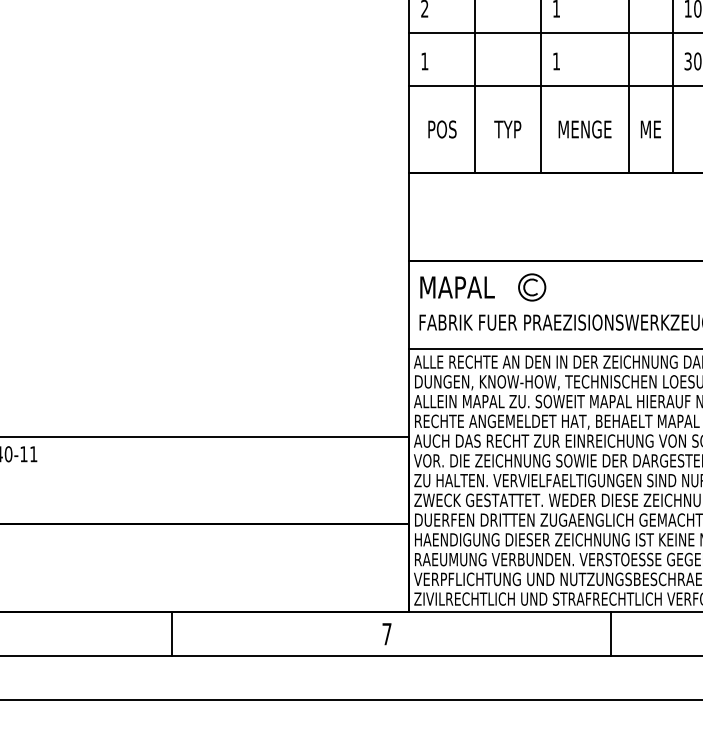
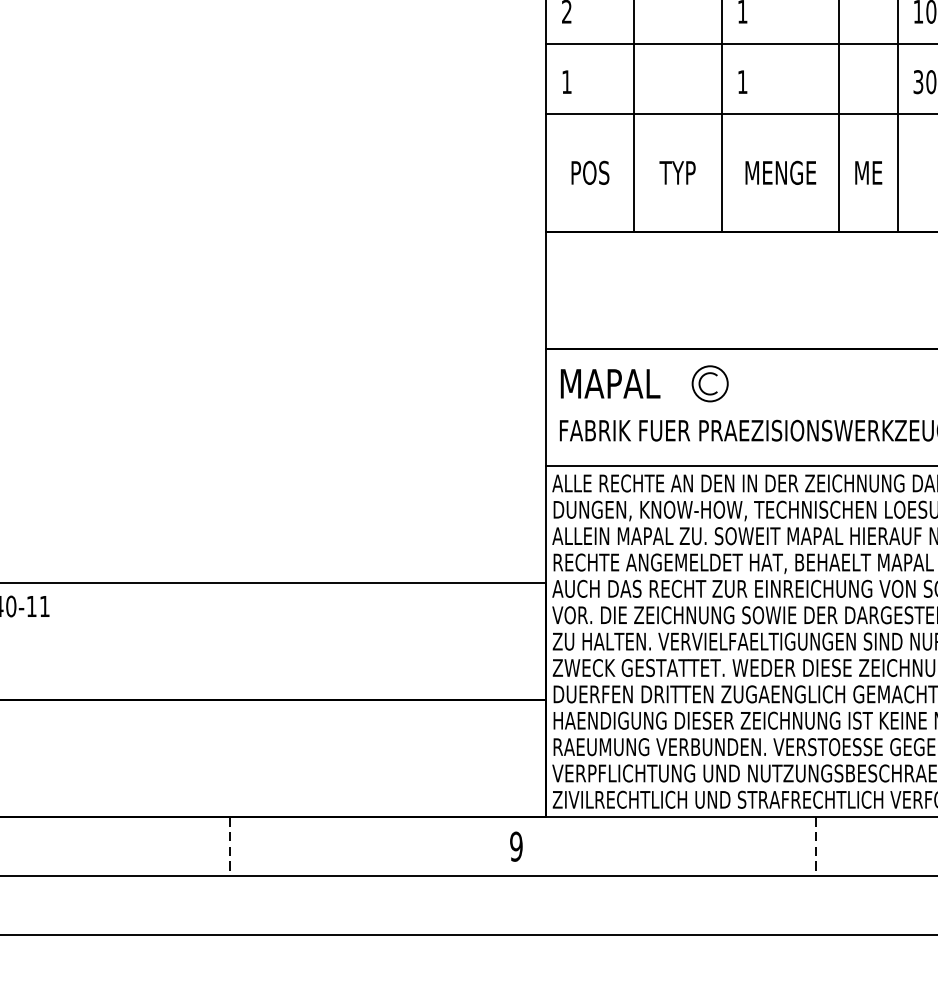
text: (386, 633) -> (515, 845), 7 -> 9
line: (172, 634) -> (230, 847), solid -> dashed
line: (611, 634) -> (816, 847), solid -> dashed

